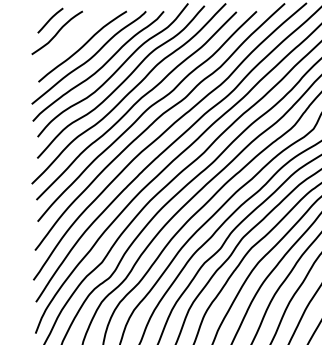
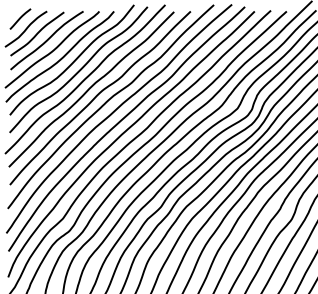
curve: (71, 38) -> (37, 33), added

